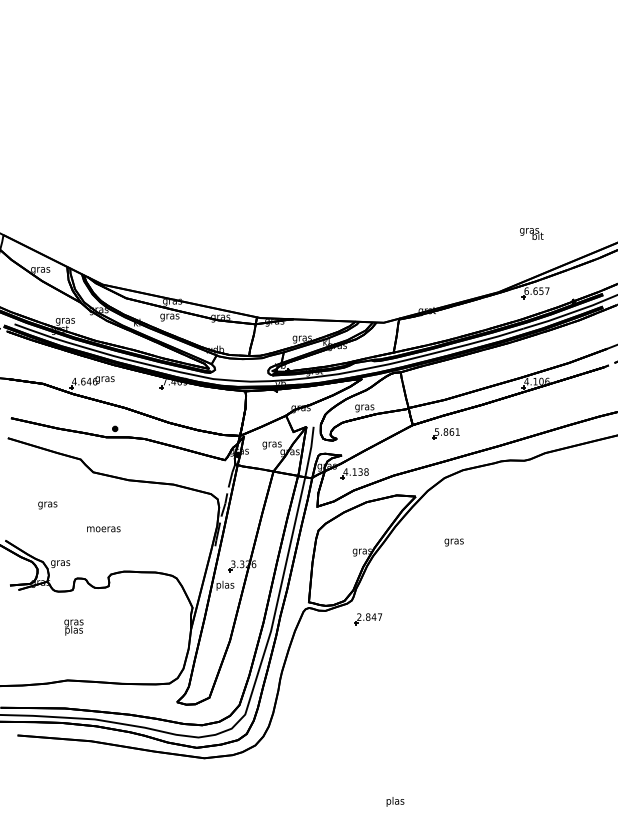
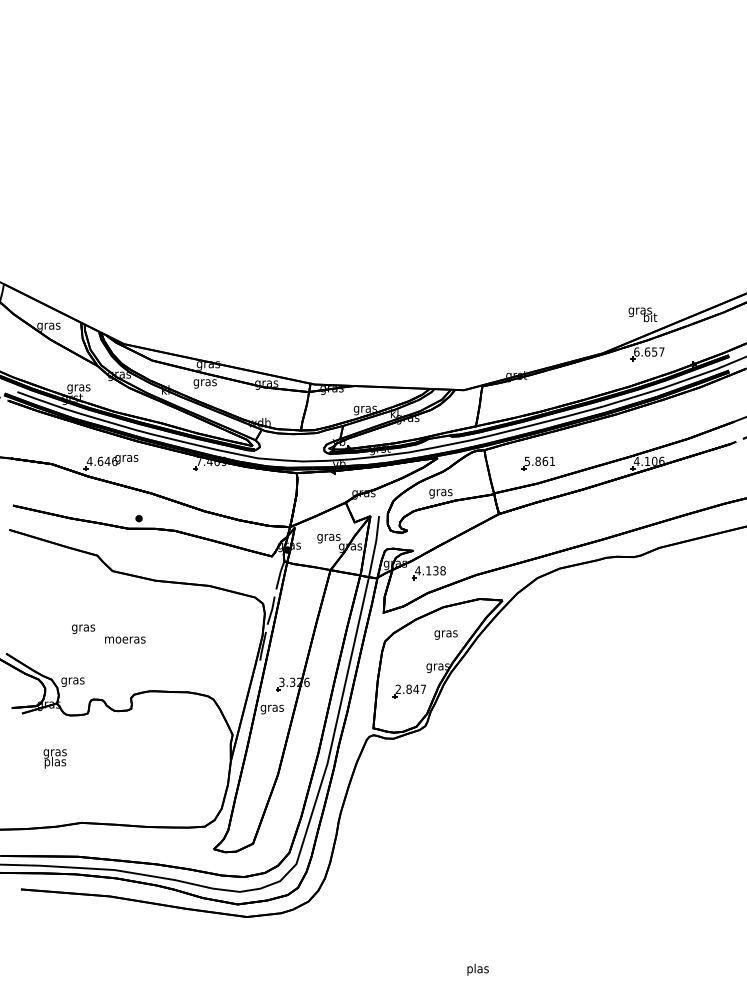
text: (531, 233) -> (642, 314), moved
part: (445, 433) -> (537, 463), moved
text: (47, 504) -> (83, 628), moved
text: (453, 542) -> (445, 634), moved
text: (224, 585) -> (271, 708), plas -> gras
part: (367, 618) -> (408, 691), moved
text: (73, 627) -> (54, 758), moved

